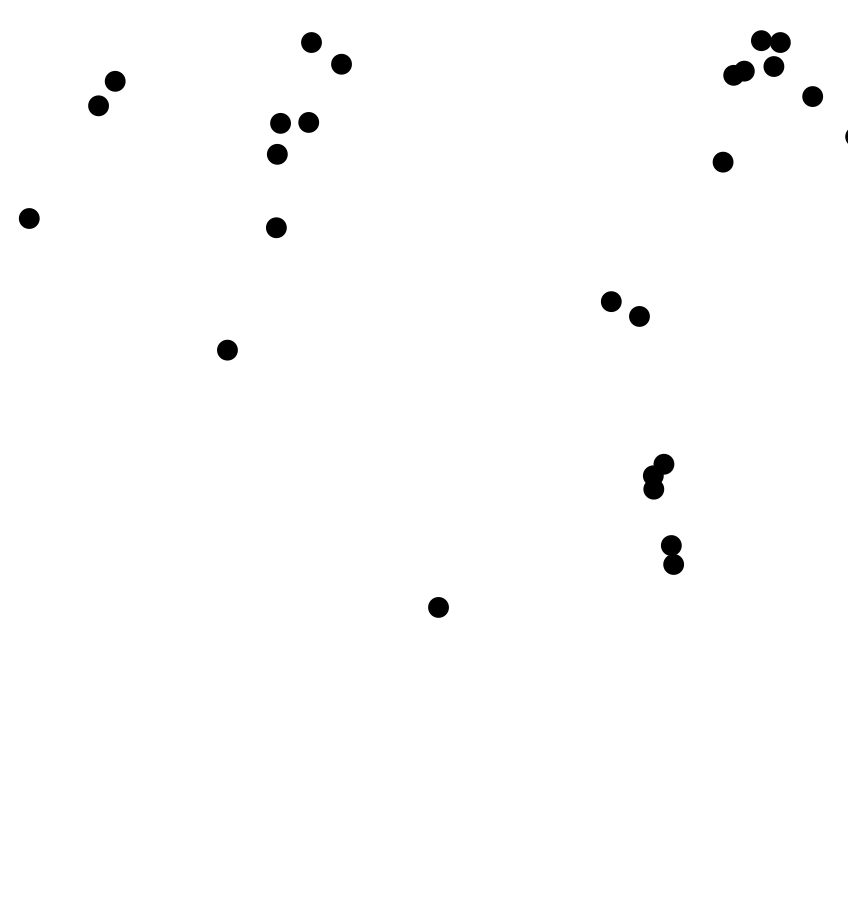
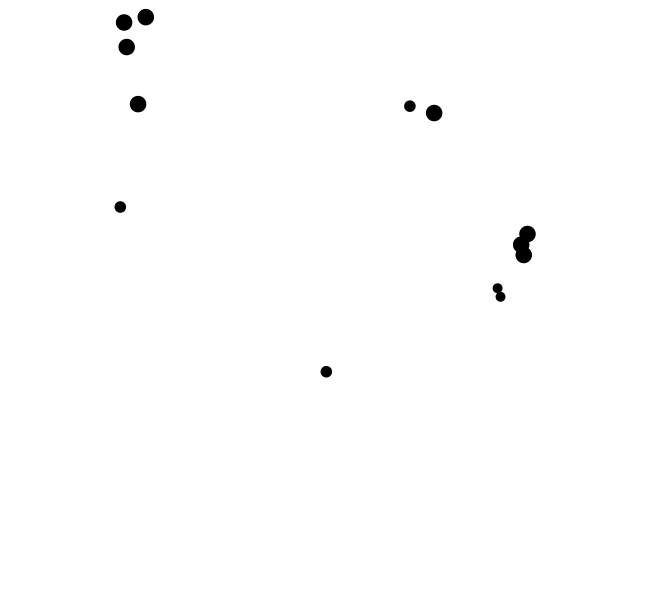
part: (611, 301) -> (409, 106), size x0.7
part: (227, 349) -> (120, 206), size x0.7
part: (658, 476) -> (525, 244), moved
part: (672, 554) -> (498, 292), size x0.6
part: (438, 607) -> (326, 371), size x0.7

